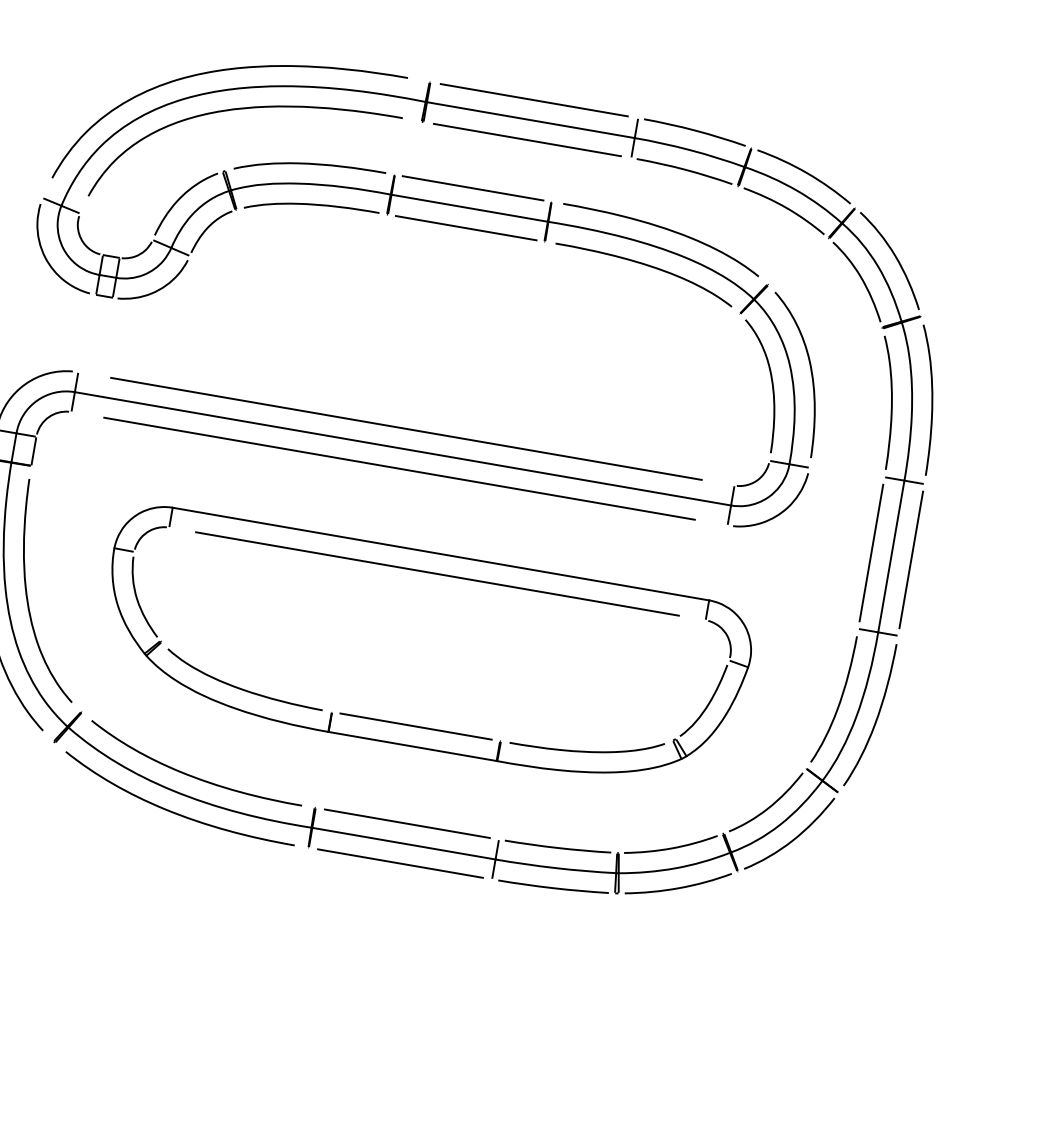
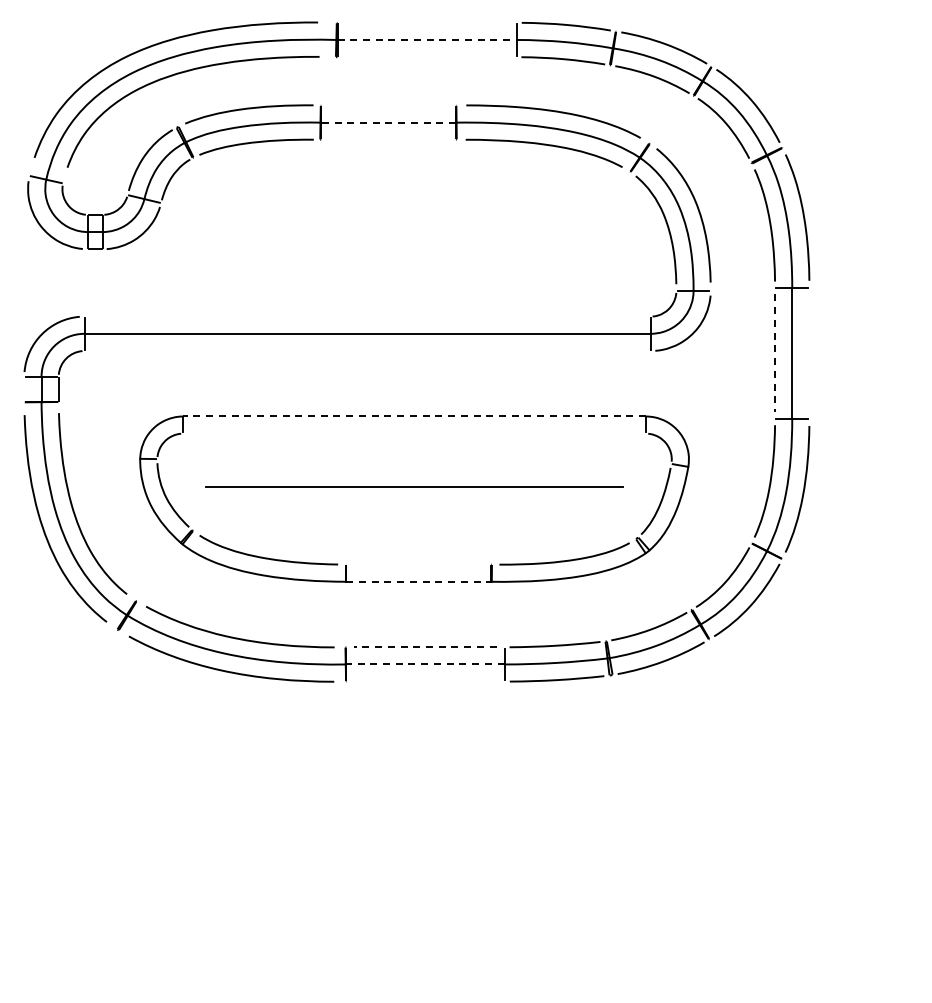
line: (533, 99) -> (426, 22), removed
line: (531, 119) -> (427, 39), solid -> dashed
line: (526, 140) -> (426, 57), removed
line: (472, 188) -> (388, 105), removed
line: (469, 208) -> (388, 122), solid -> dashed
line: (466, 227) -> (388, 139), removed
line: (406, 428) -> (367, 316), removed
line: (399, 469) -> (367, 351), removed
line: (871, 553) -> (775, 353), solid -> dashed
line: (440, 554) -> (414, 416), solid -> dashed
line: (911, 560) -> (809, 353), removed
line: (437, 573) -> (414, 486), moved
line: (415, 726) -> (418, 564), removed
line: (413, 746) -> (419, 581), solid -> dashed
line: (406, 823) -> (424, 647), solid -> dashed
line: (402, 843) -> (424, 664), solid -> dashed
line: (400, 863) -> (425, 681), removed

